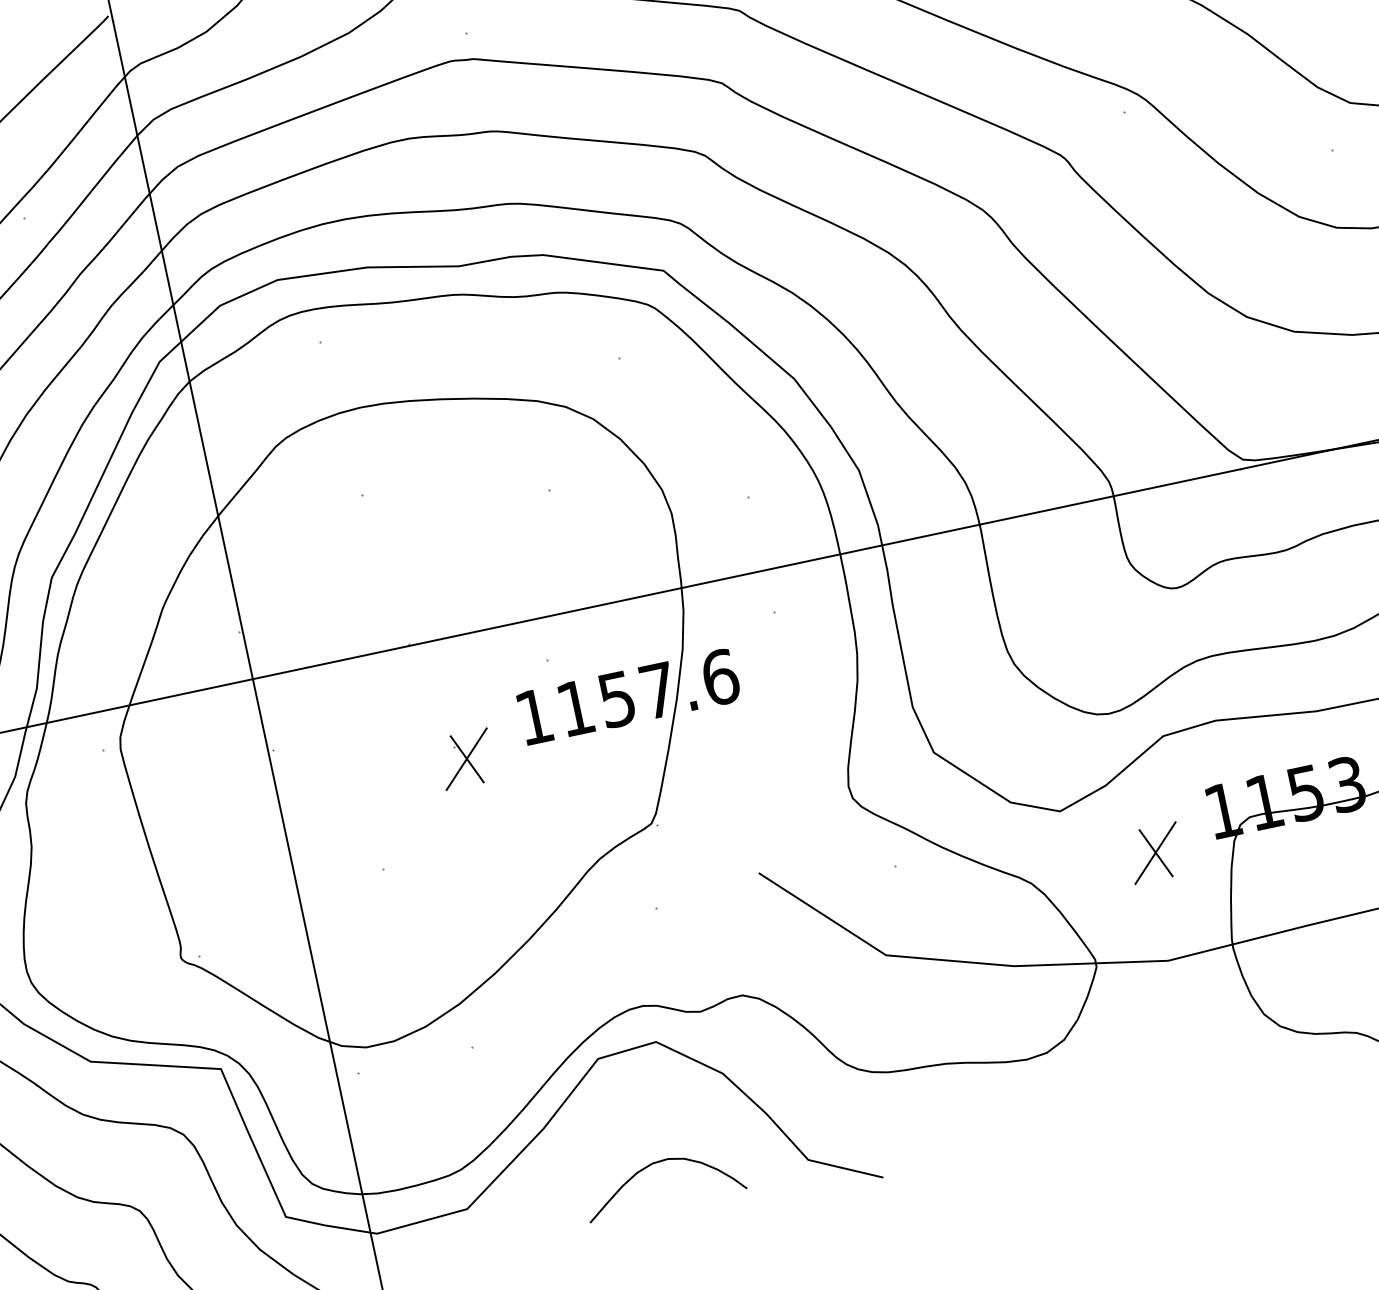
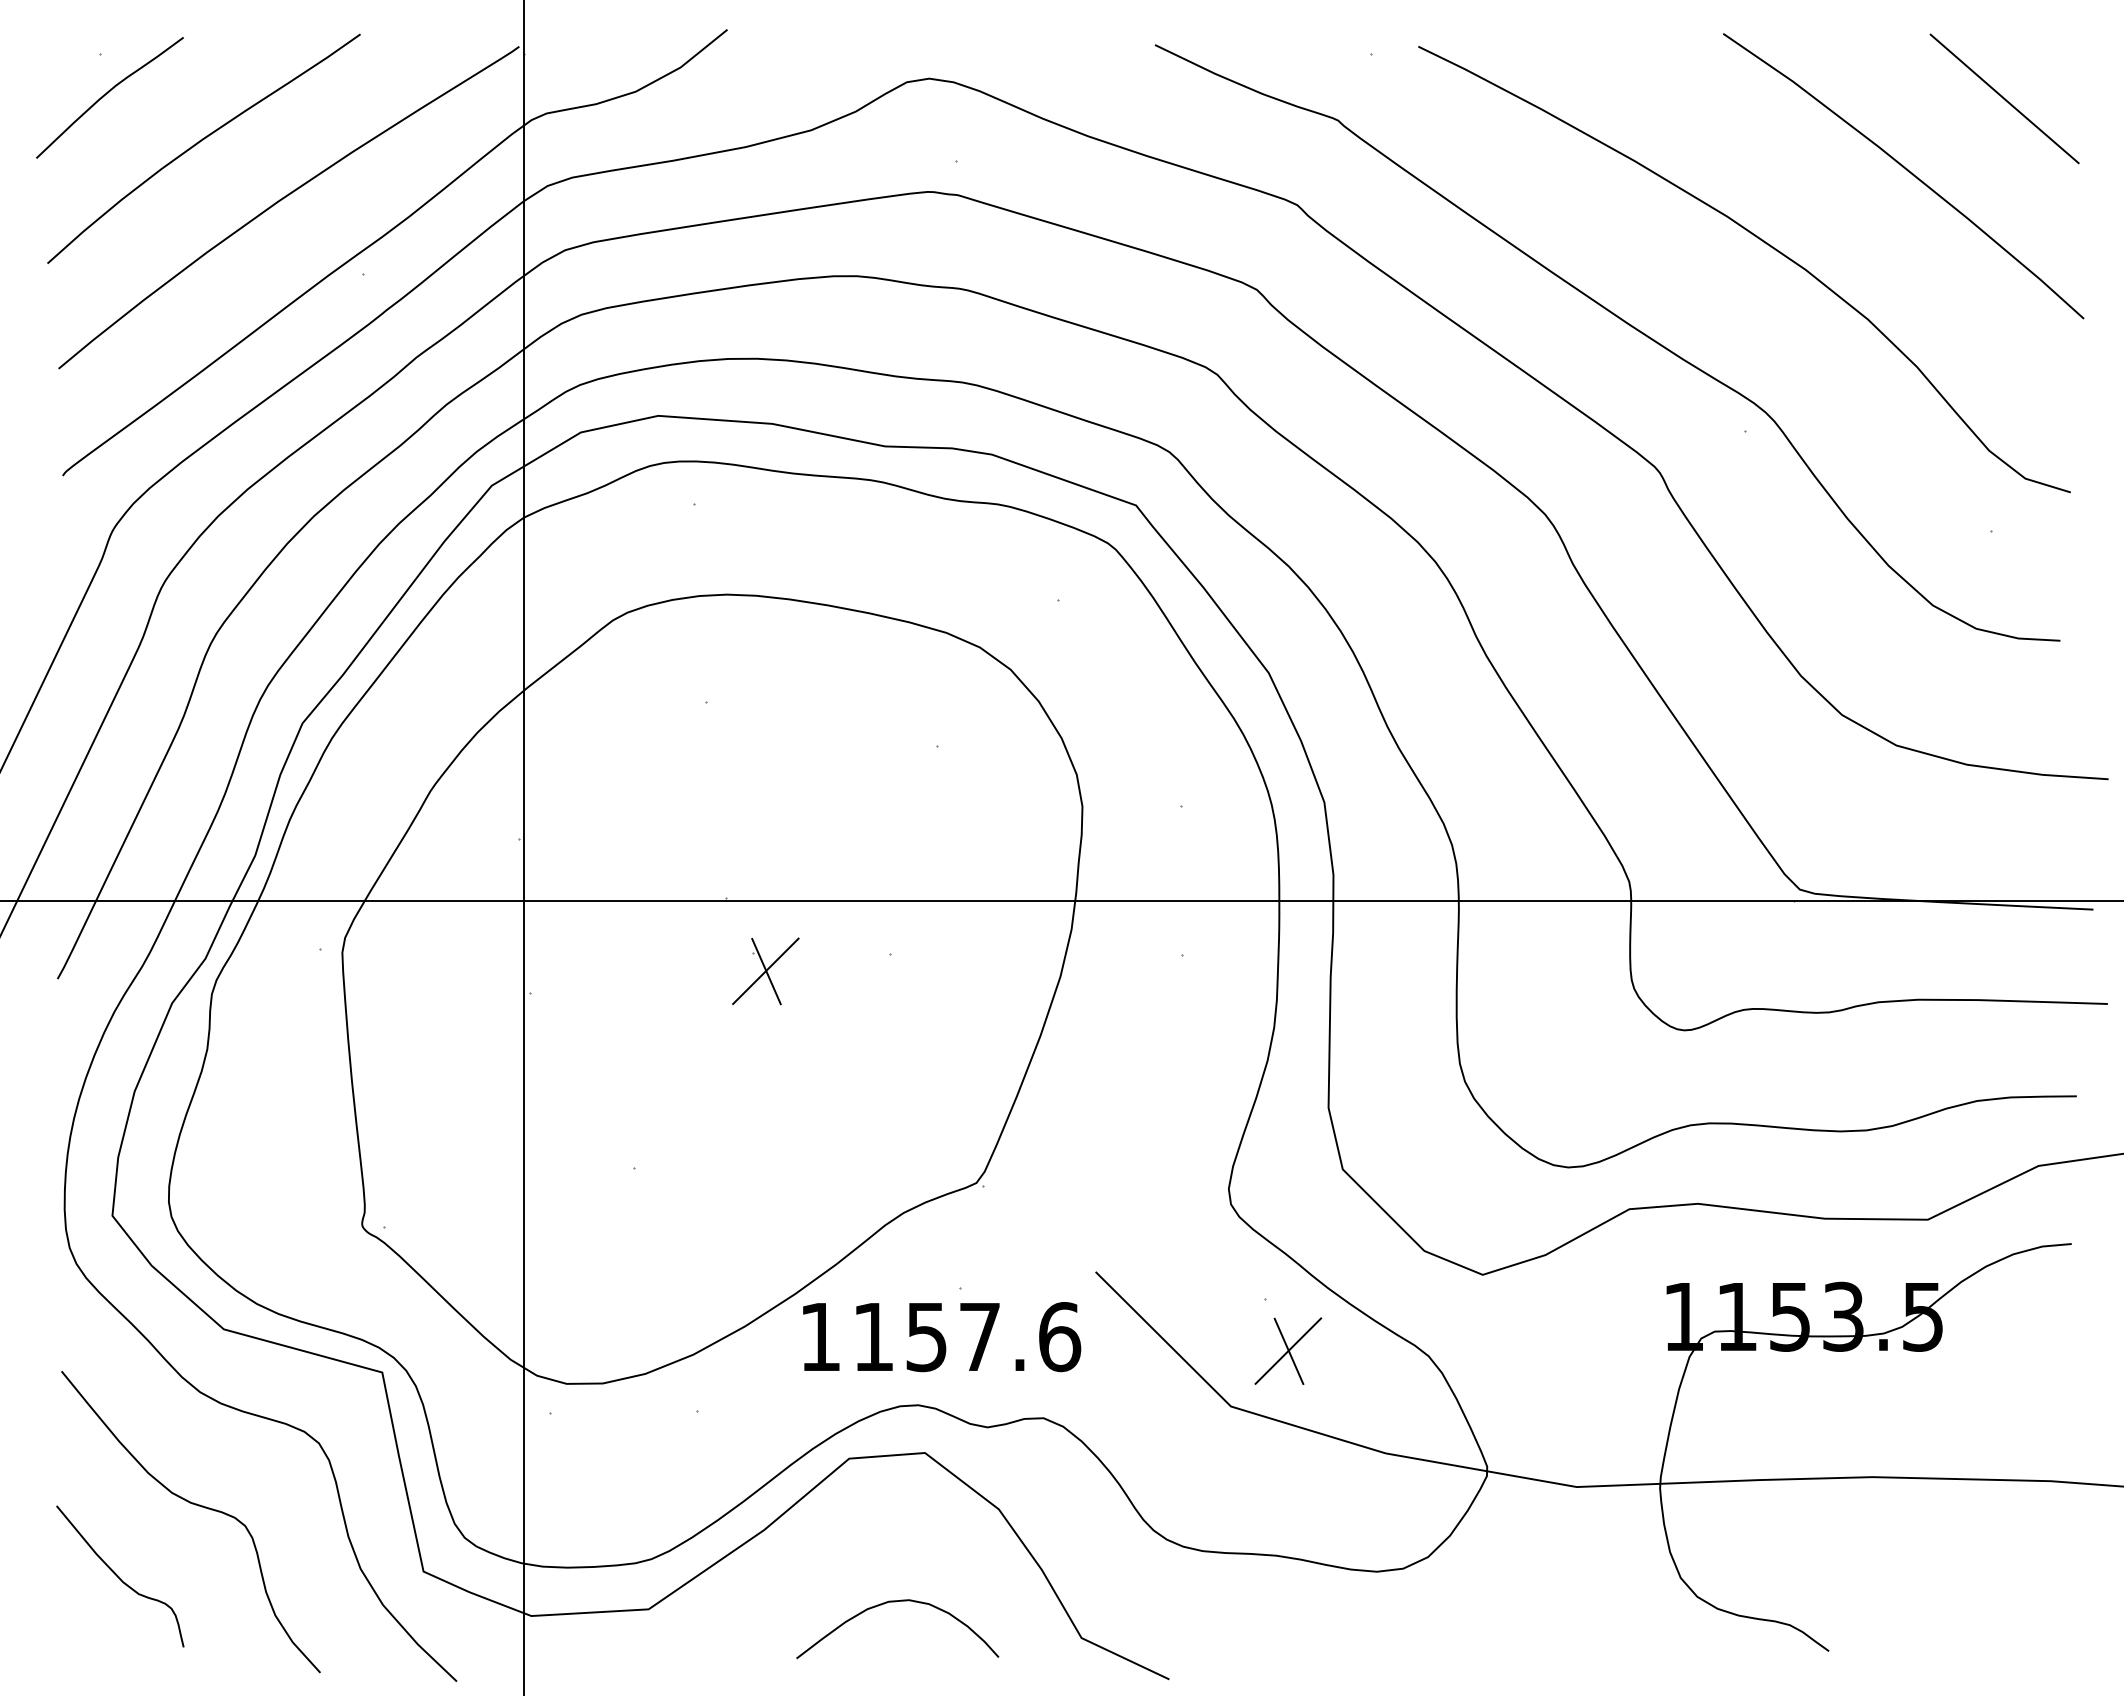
text: (629, 697) -> (942, 1337), moved
part: (466, 759) -> (765, 971), moved
part: (1155, 852) -> (1288, 1350), moved

